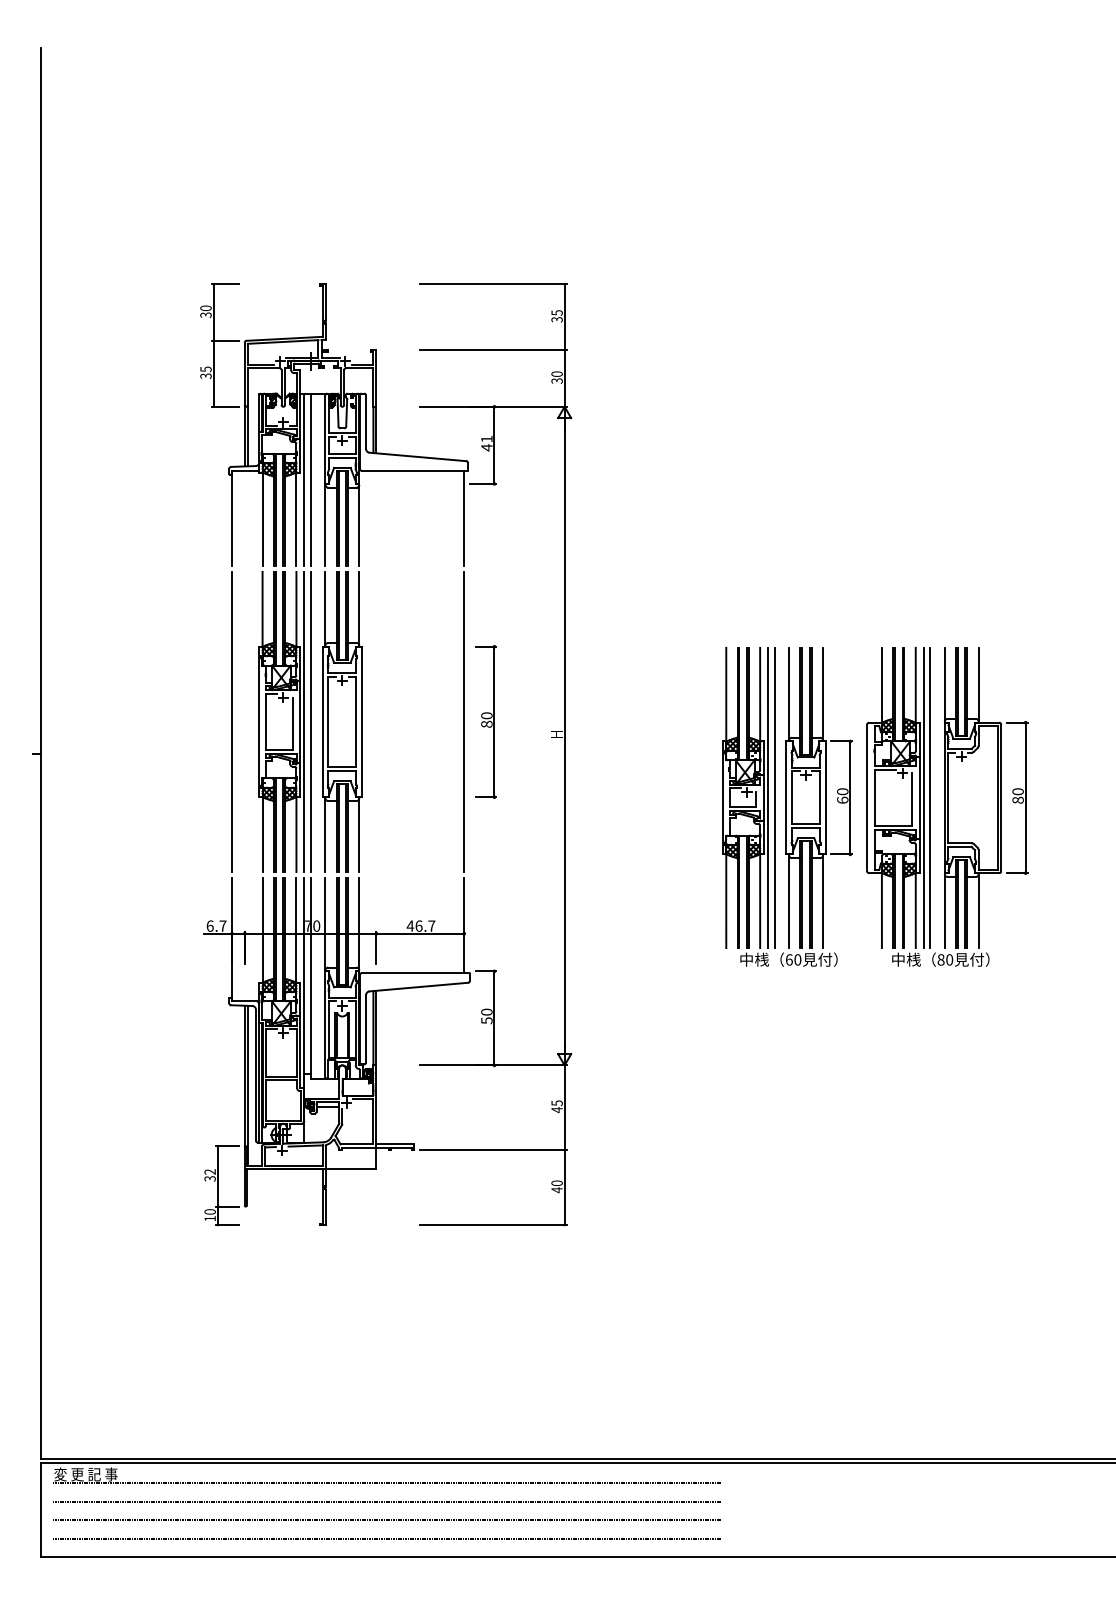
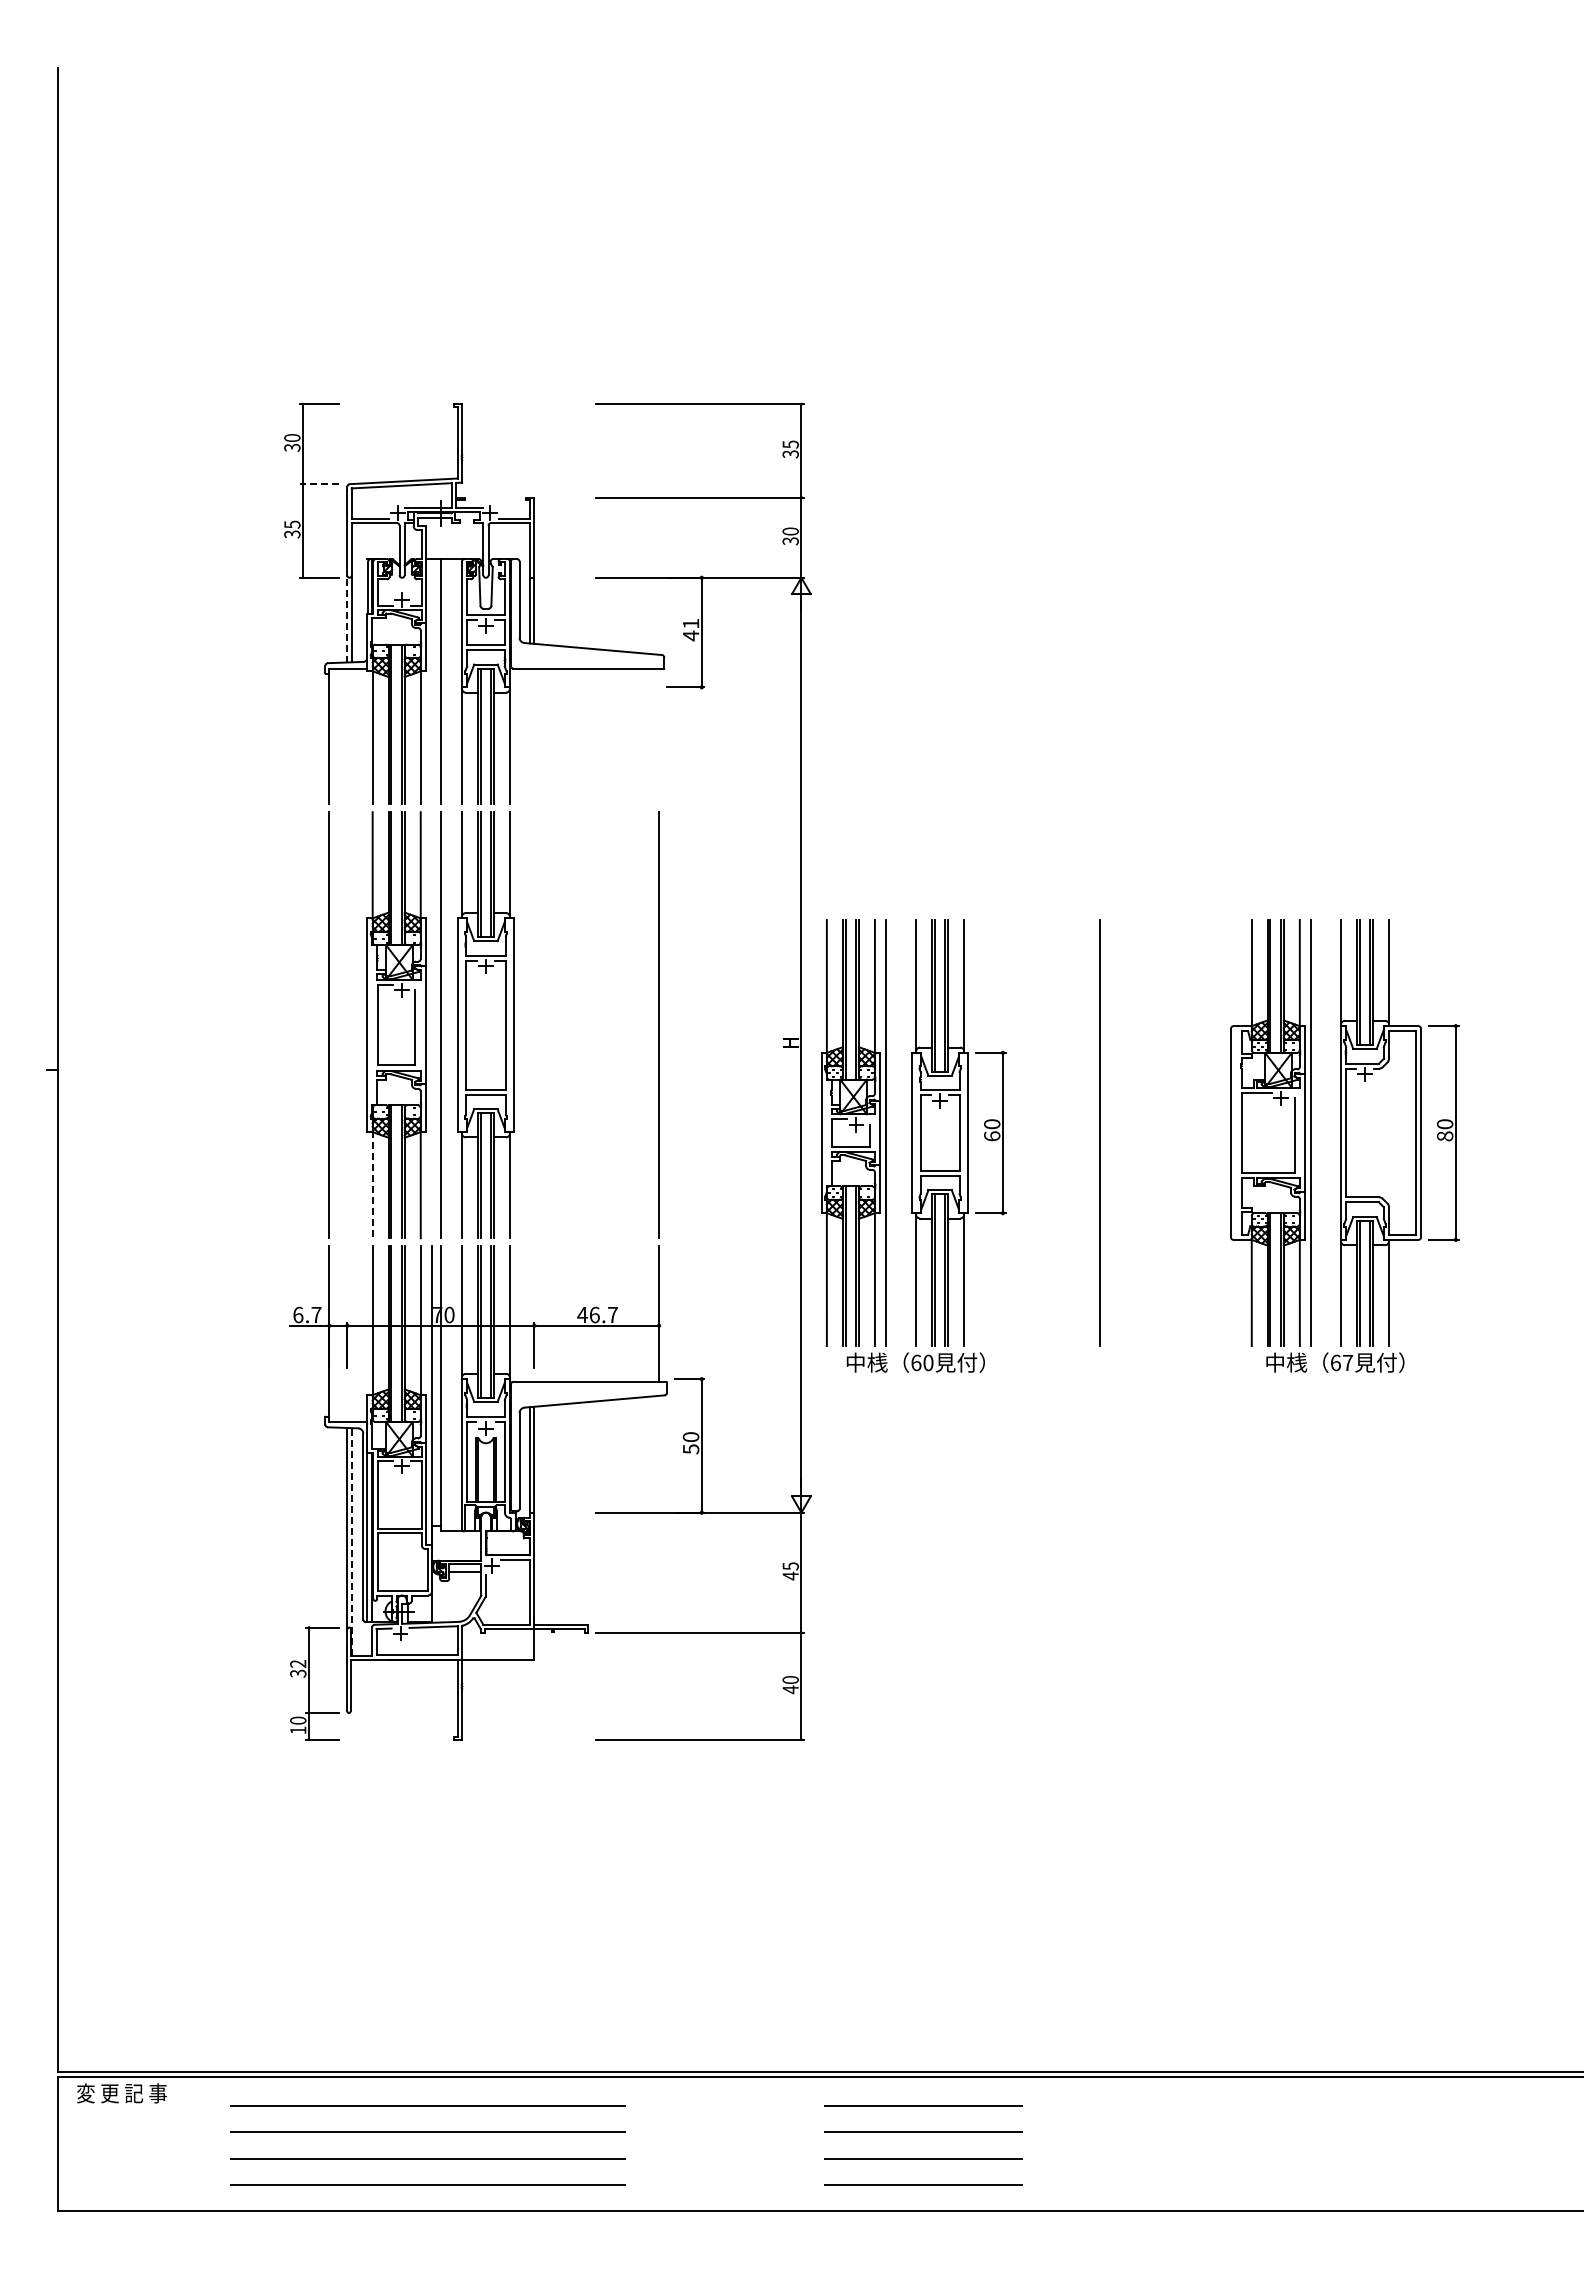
line: (225, 341) -> (319, 484), solid -> dashed
line: (244, 435) -> (347, 618), solid -> dashed
line: (304, 479) -> (432, 681), removed
line: (464, 518) -> (659, 736), removed
line: (304, 722) -> (431, 1025), removed
part: (485, 722) -> (689, 1025), removed
line: (930, 798) -> (1320, 1133), removed
part: (787, 806) -> (913, 1145), moved
line: (262, 834) -> (372, 1184), solid -> dashed
text: (945, 959) -> (1341, 1362), 80 -> 67
line: (247, 1086) -> (351, 1542), solid -> dashed

